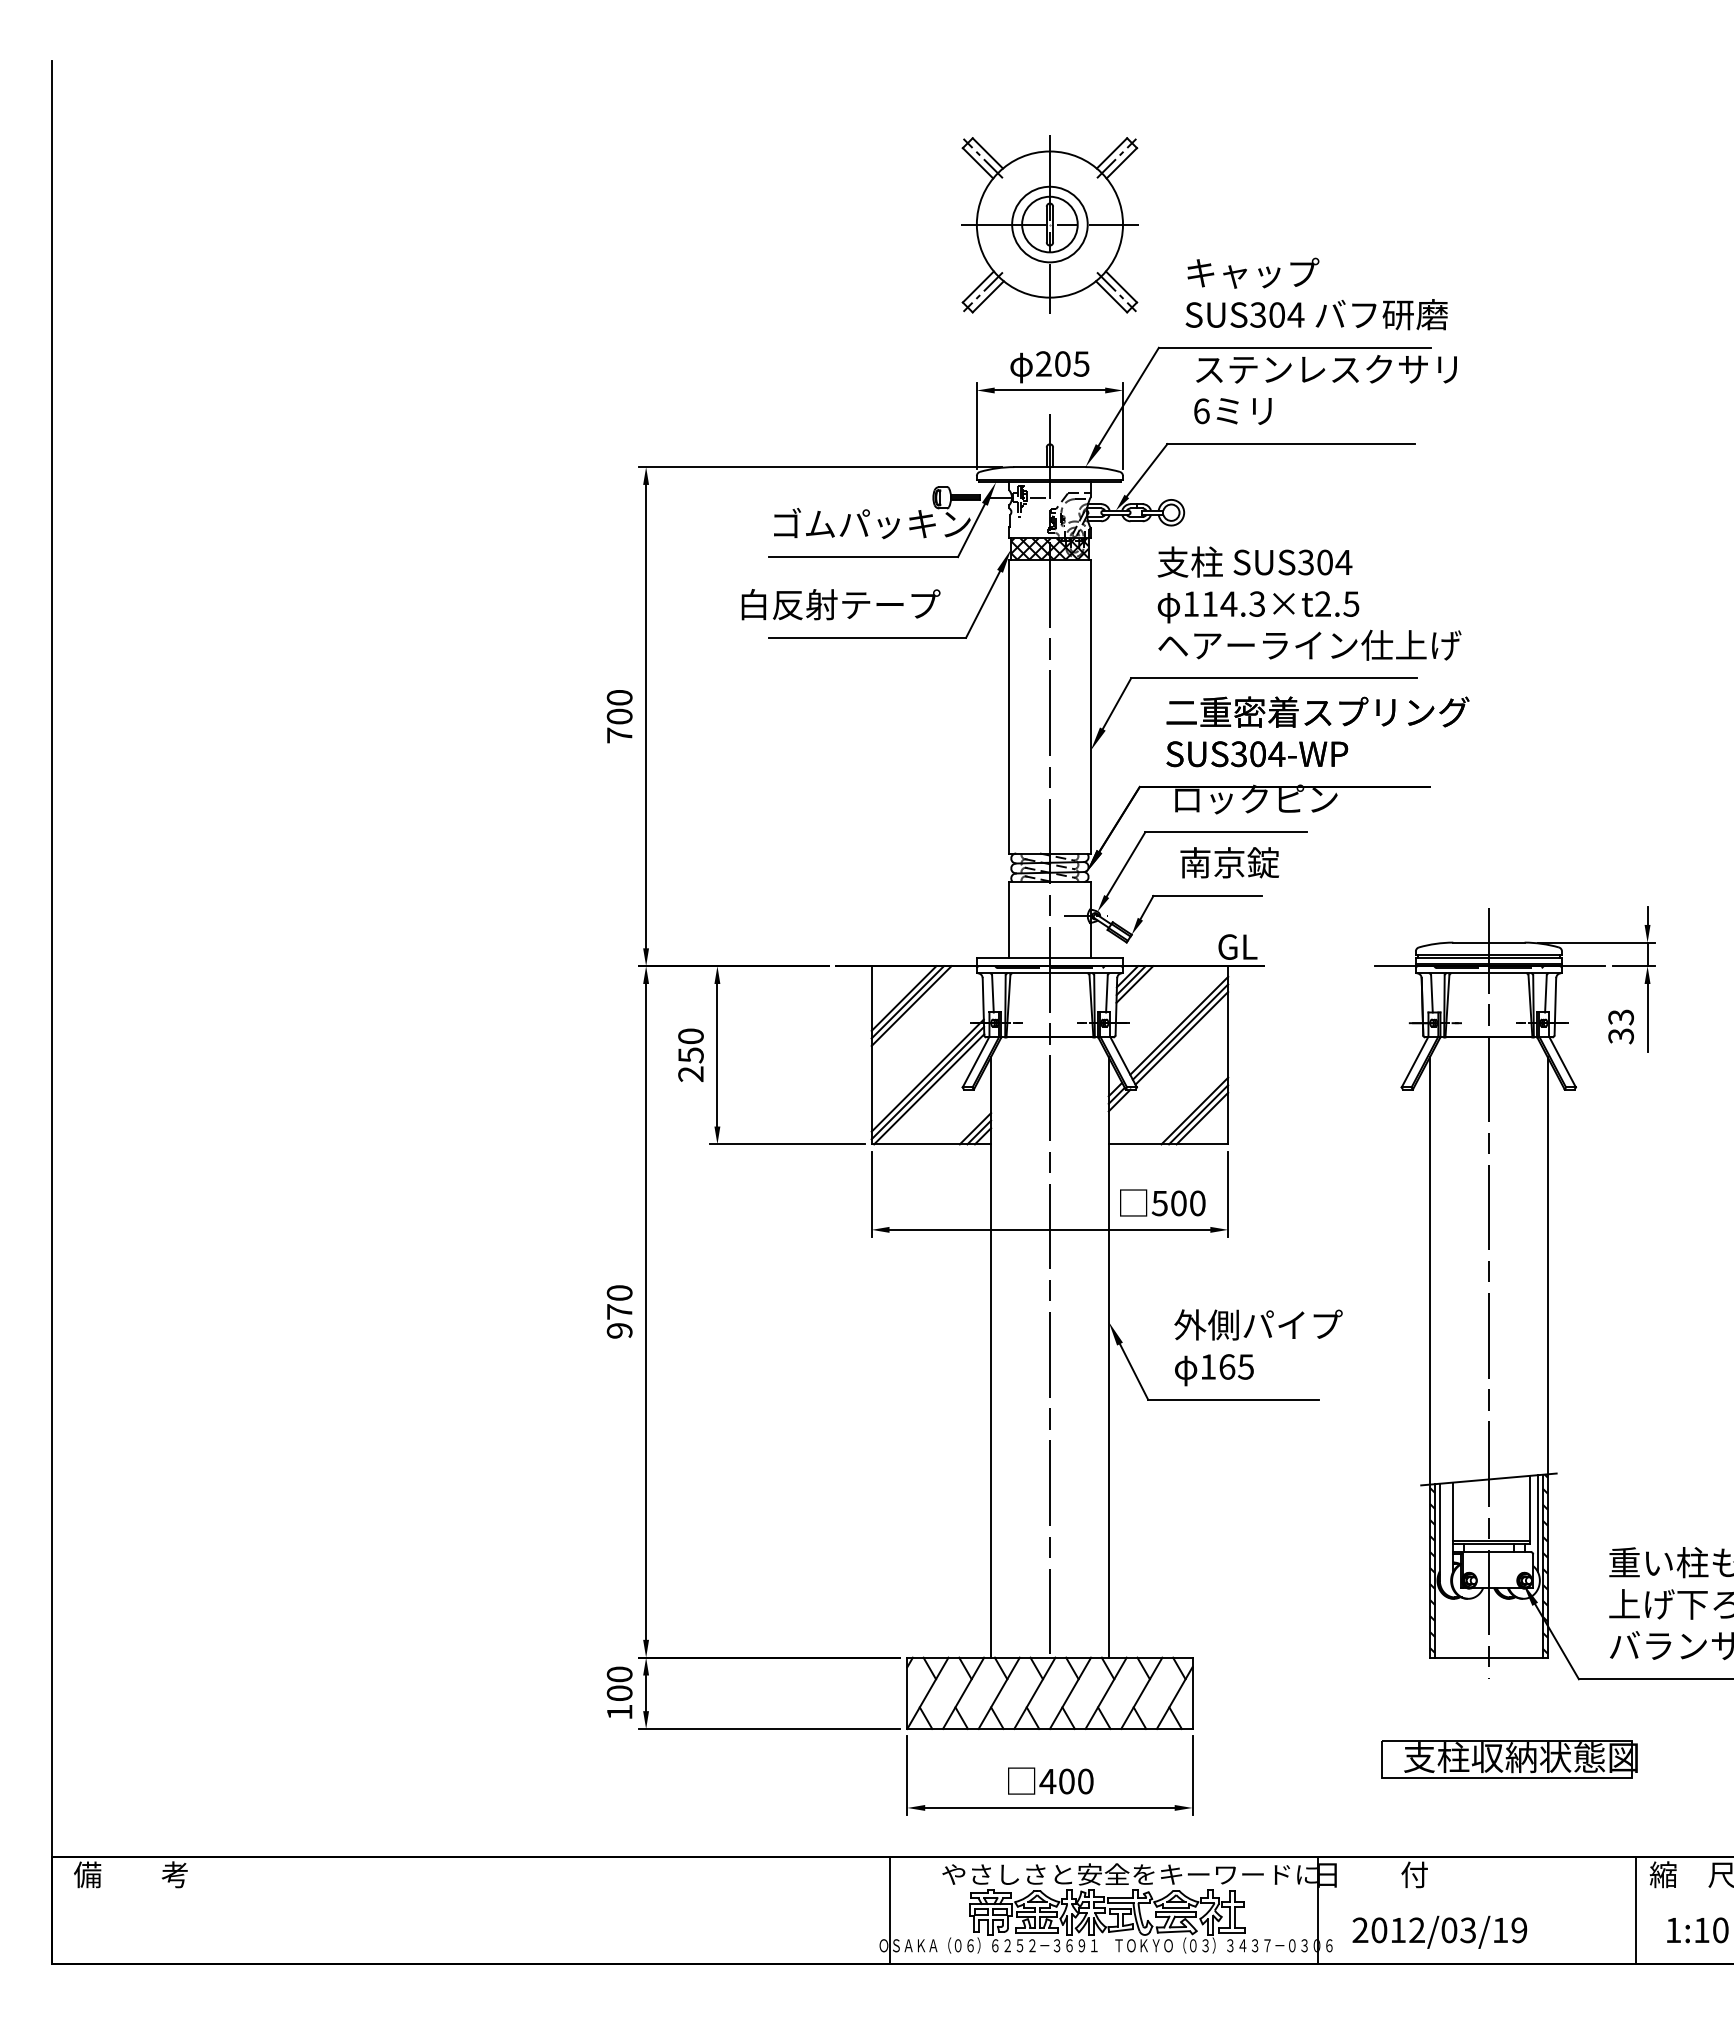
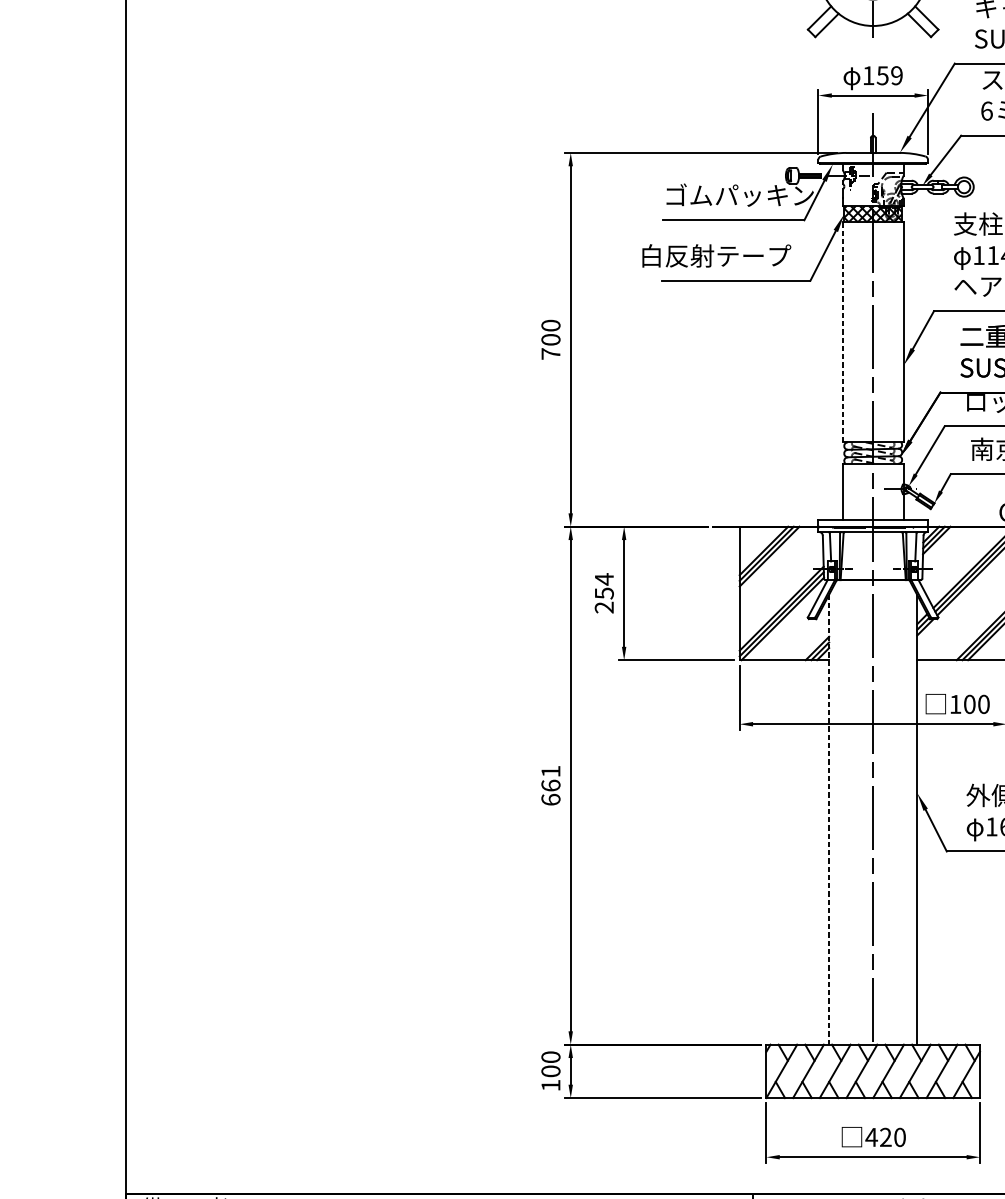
line: (982, 291) -> (822, 21), removed
line: (1116, 291) -> (923, 21), removed
text: (1062, 363) -> (882, 75), 205 -> 159
line: (1009, 706) -> (842, 332), solid -> dashed
text: (690, 1036) -> (603, 579), 250 -> 254
text: (1159, 1203) -> (955, 704), 500 -> 100
text: (619, 1311) -> (550, 785), 970 -> 661
line: (991, 1357) -> (829, 819), solid -> dashed
text: (1066, 1781) -> (885, 1137), 400 -> 420

